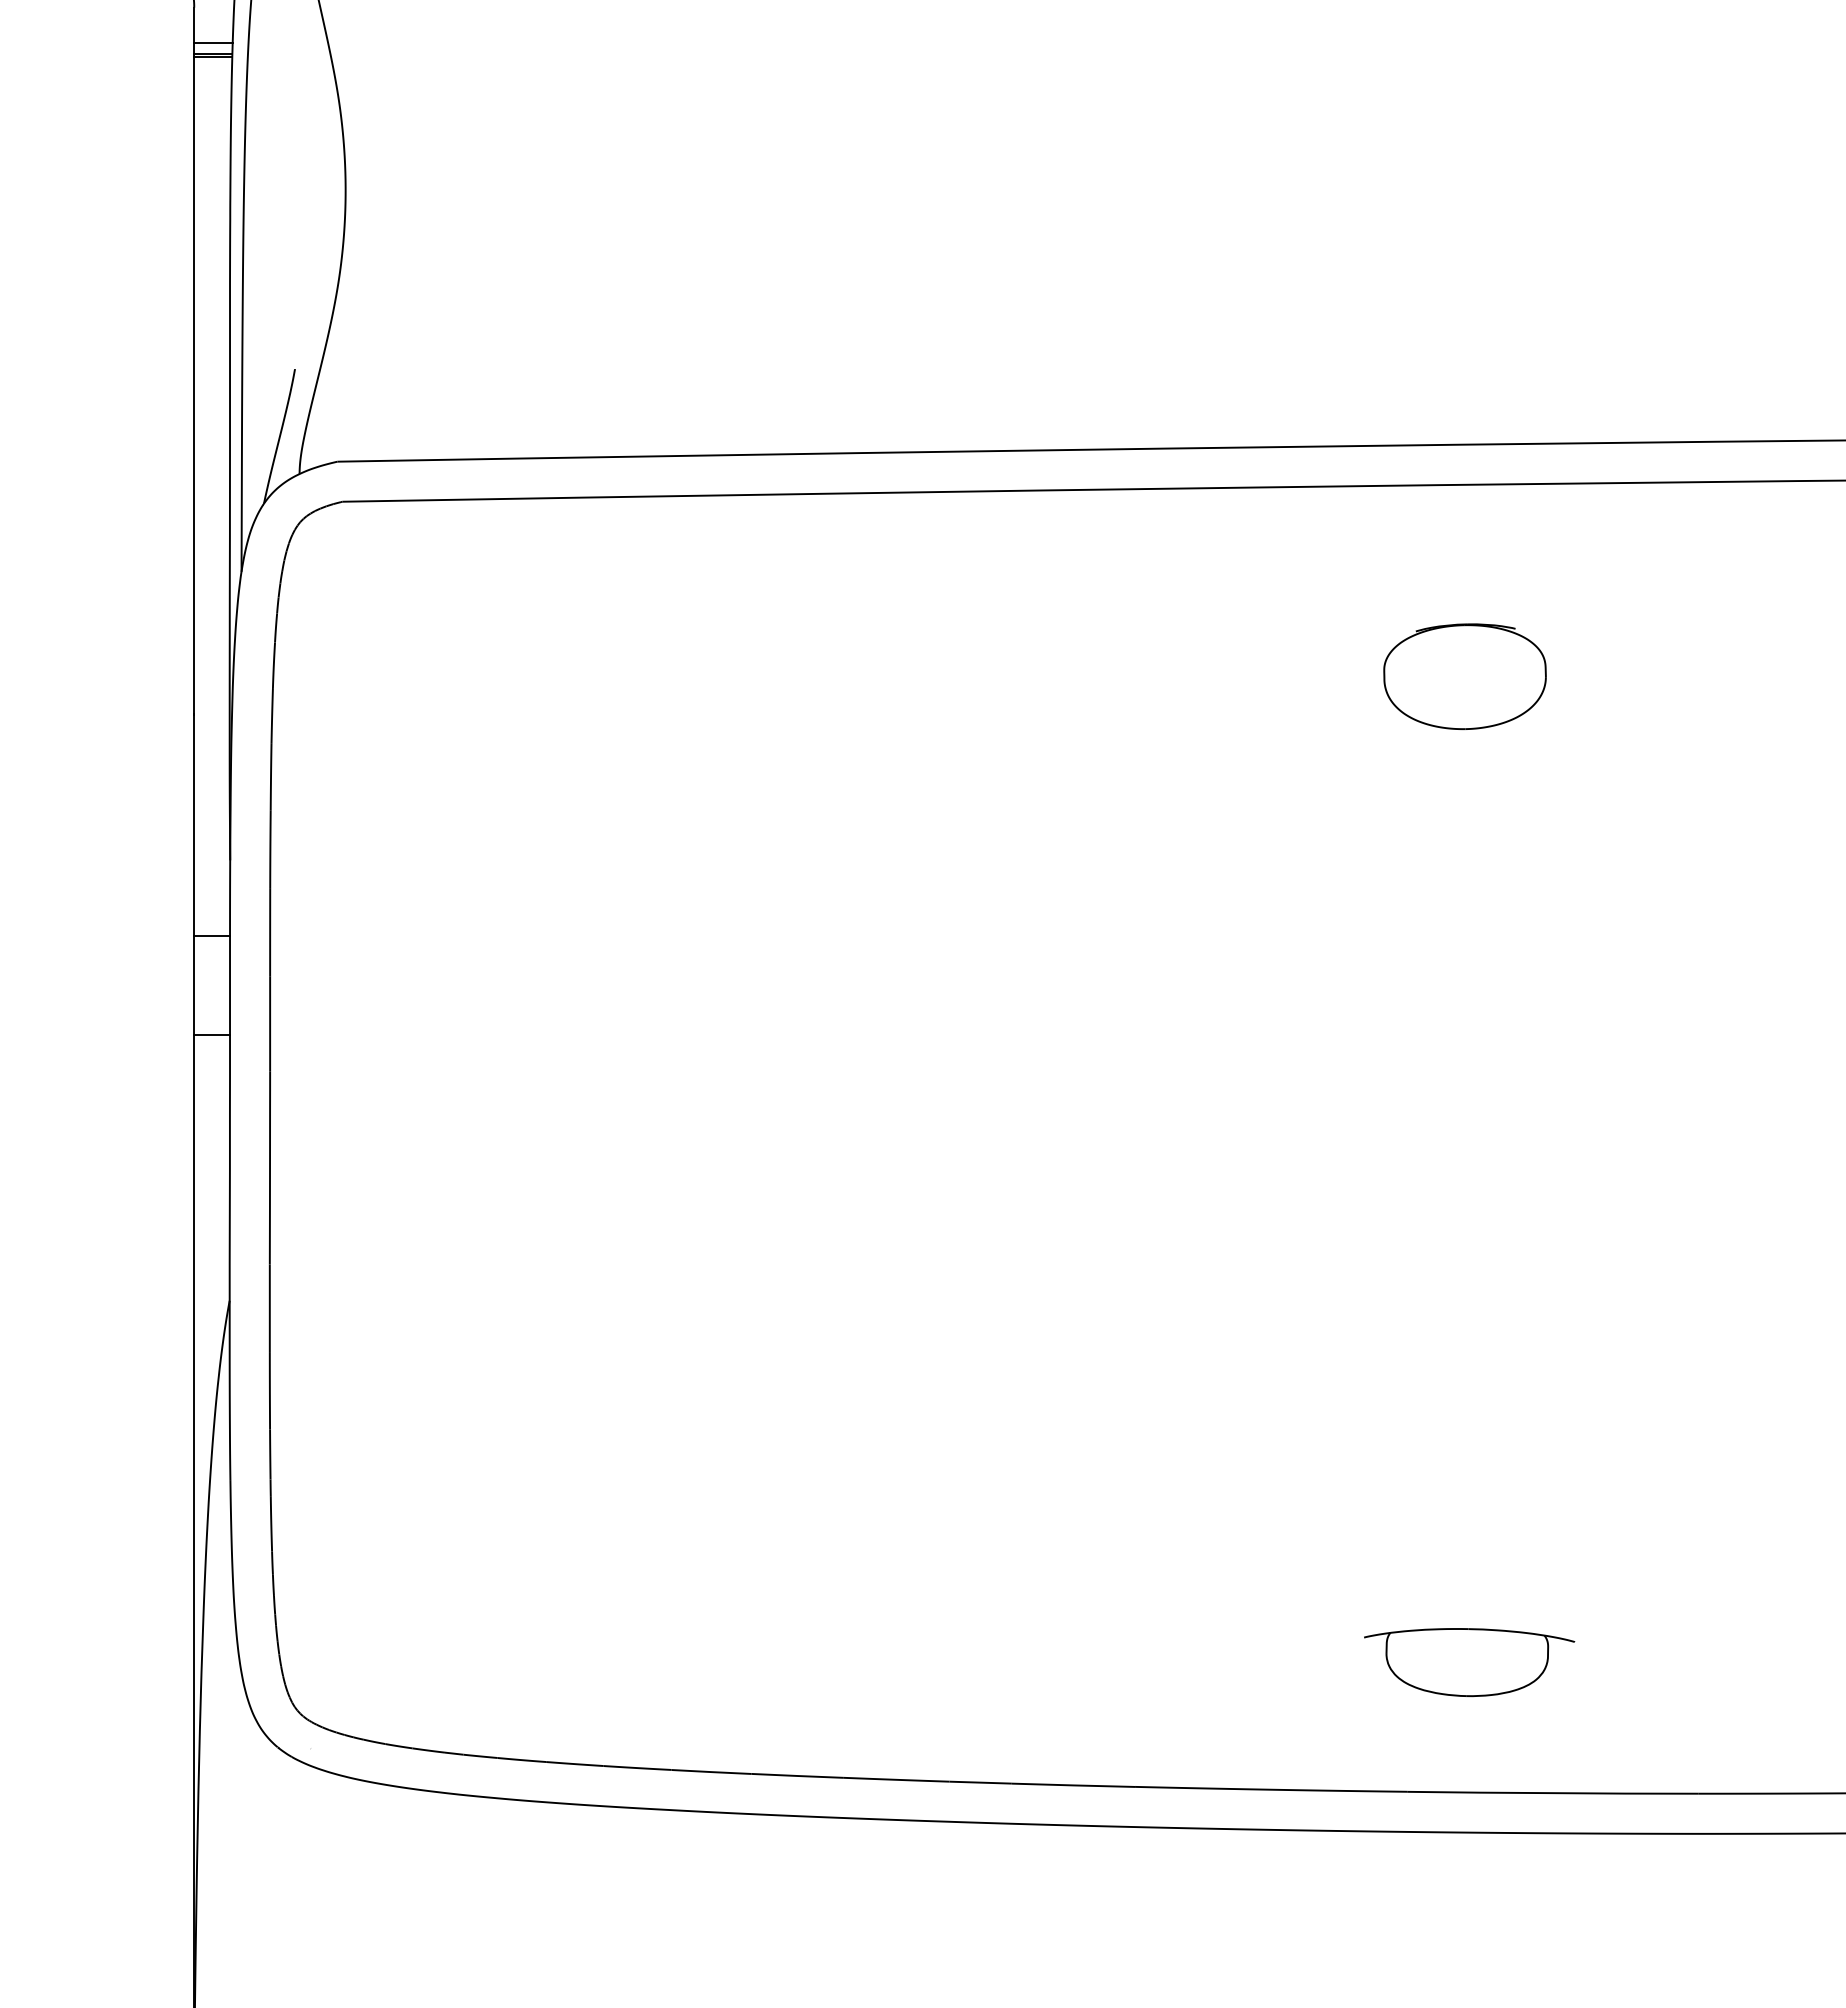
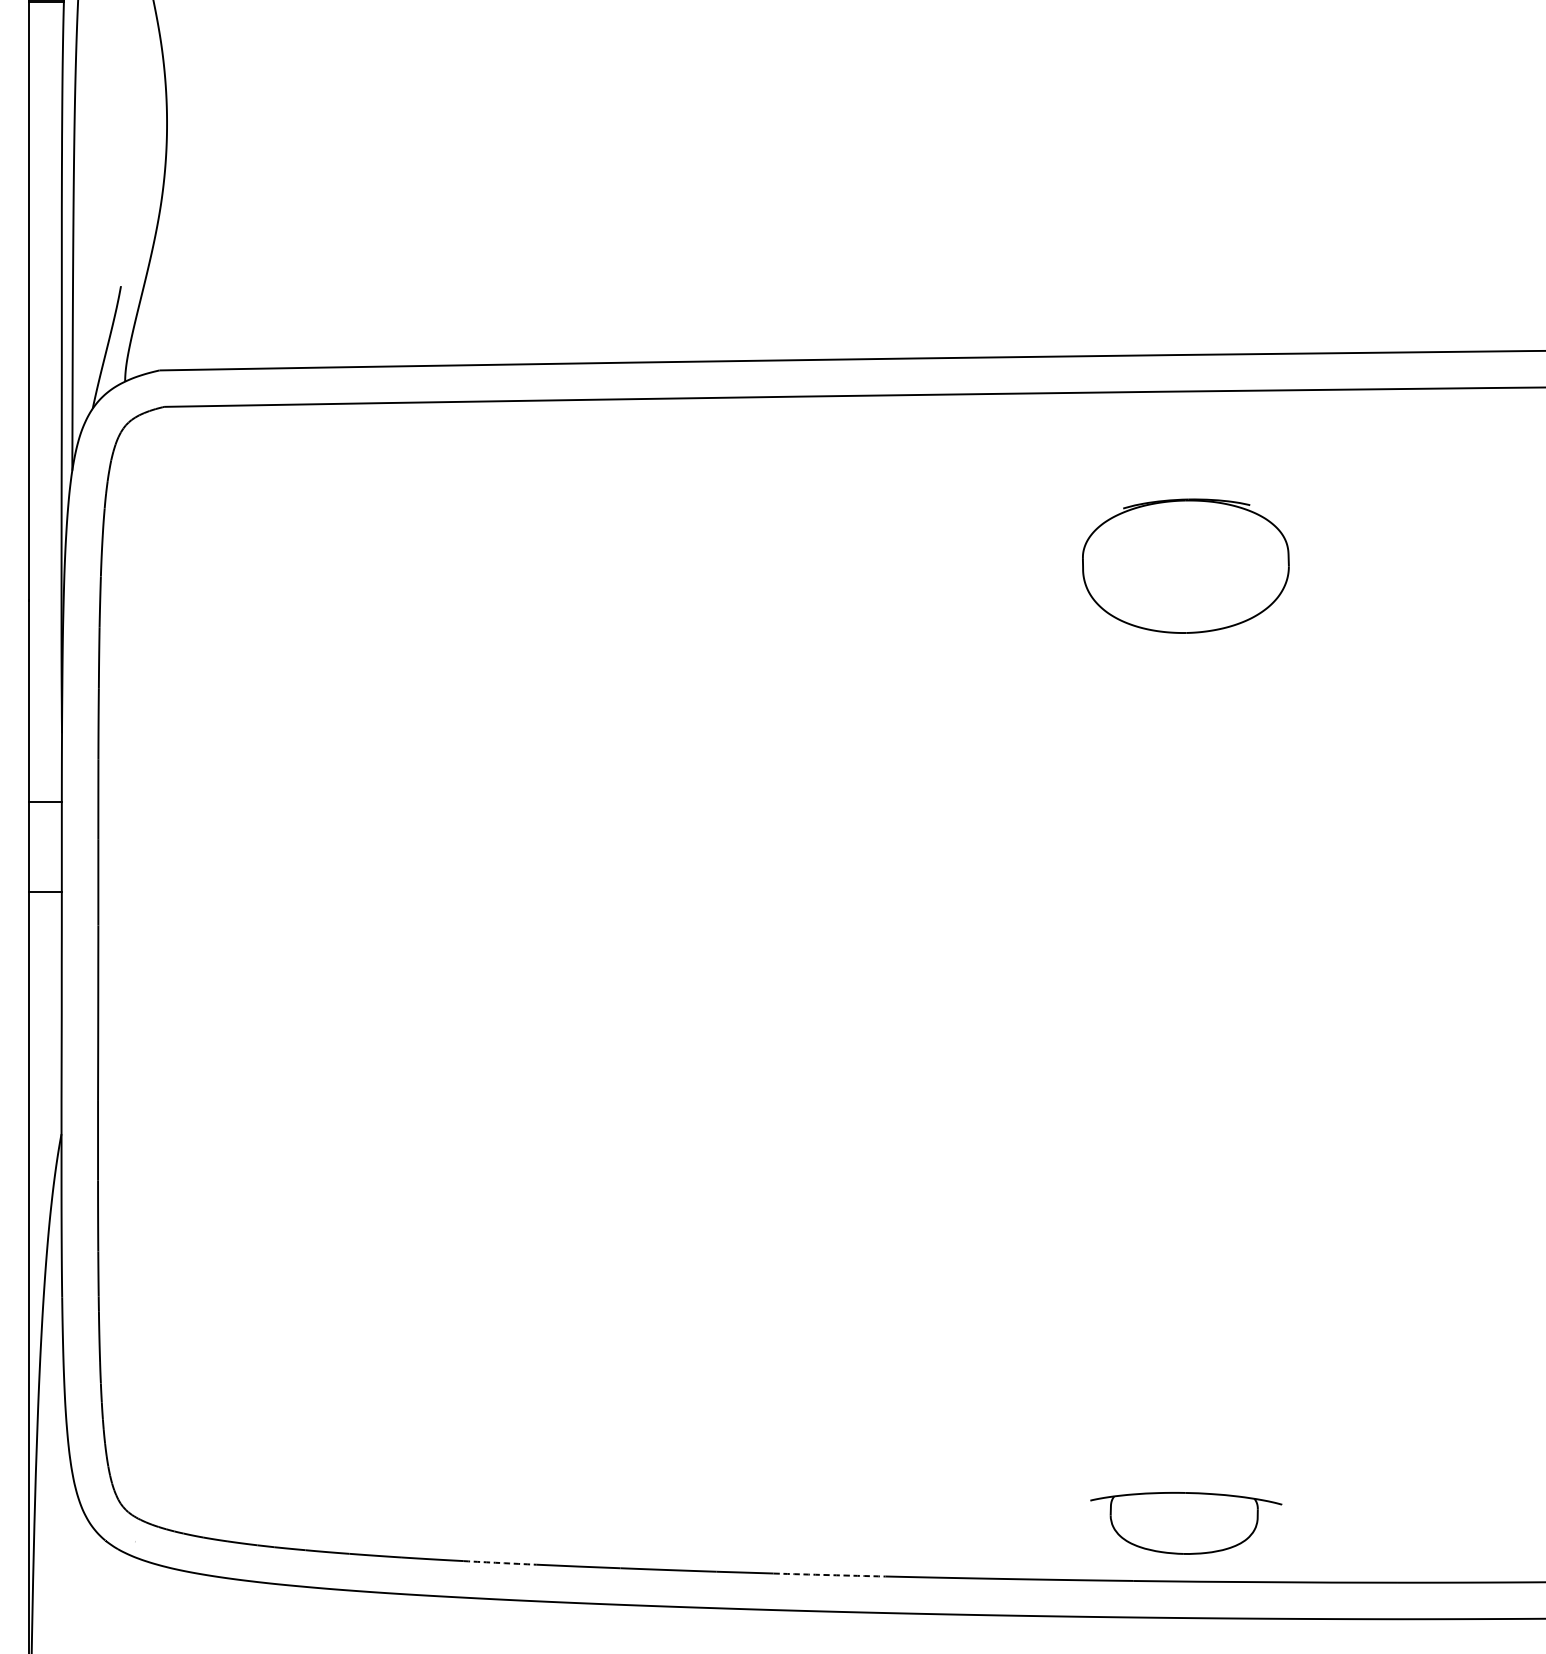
part: (1464, 676) -> (1185, 565), size x1.4
part: (1469, 1662) -> (1186, 1523), moved
arc: (711, 1772) -> (500, 1563), solid -> dashed
arc: (1073, 1785) -> (829, 1575), solid -> dashed

